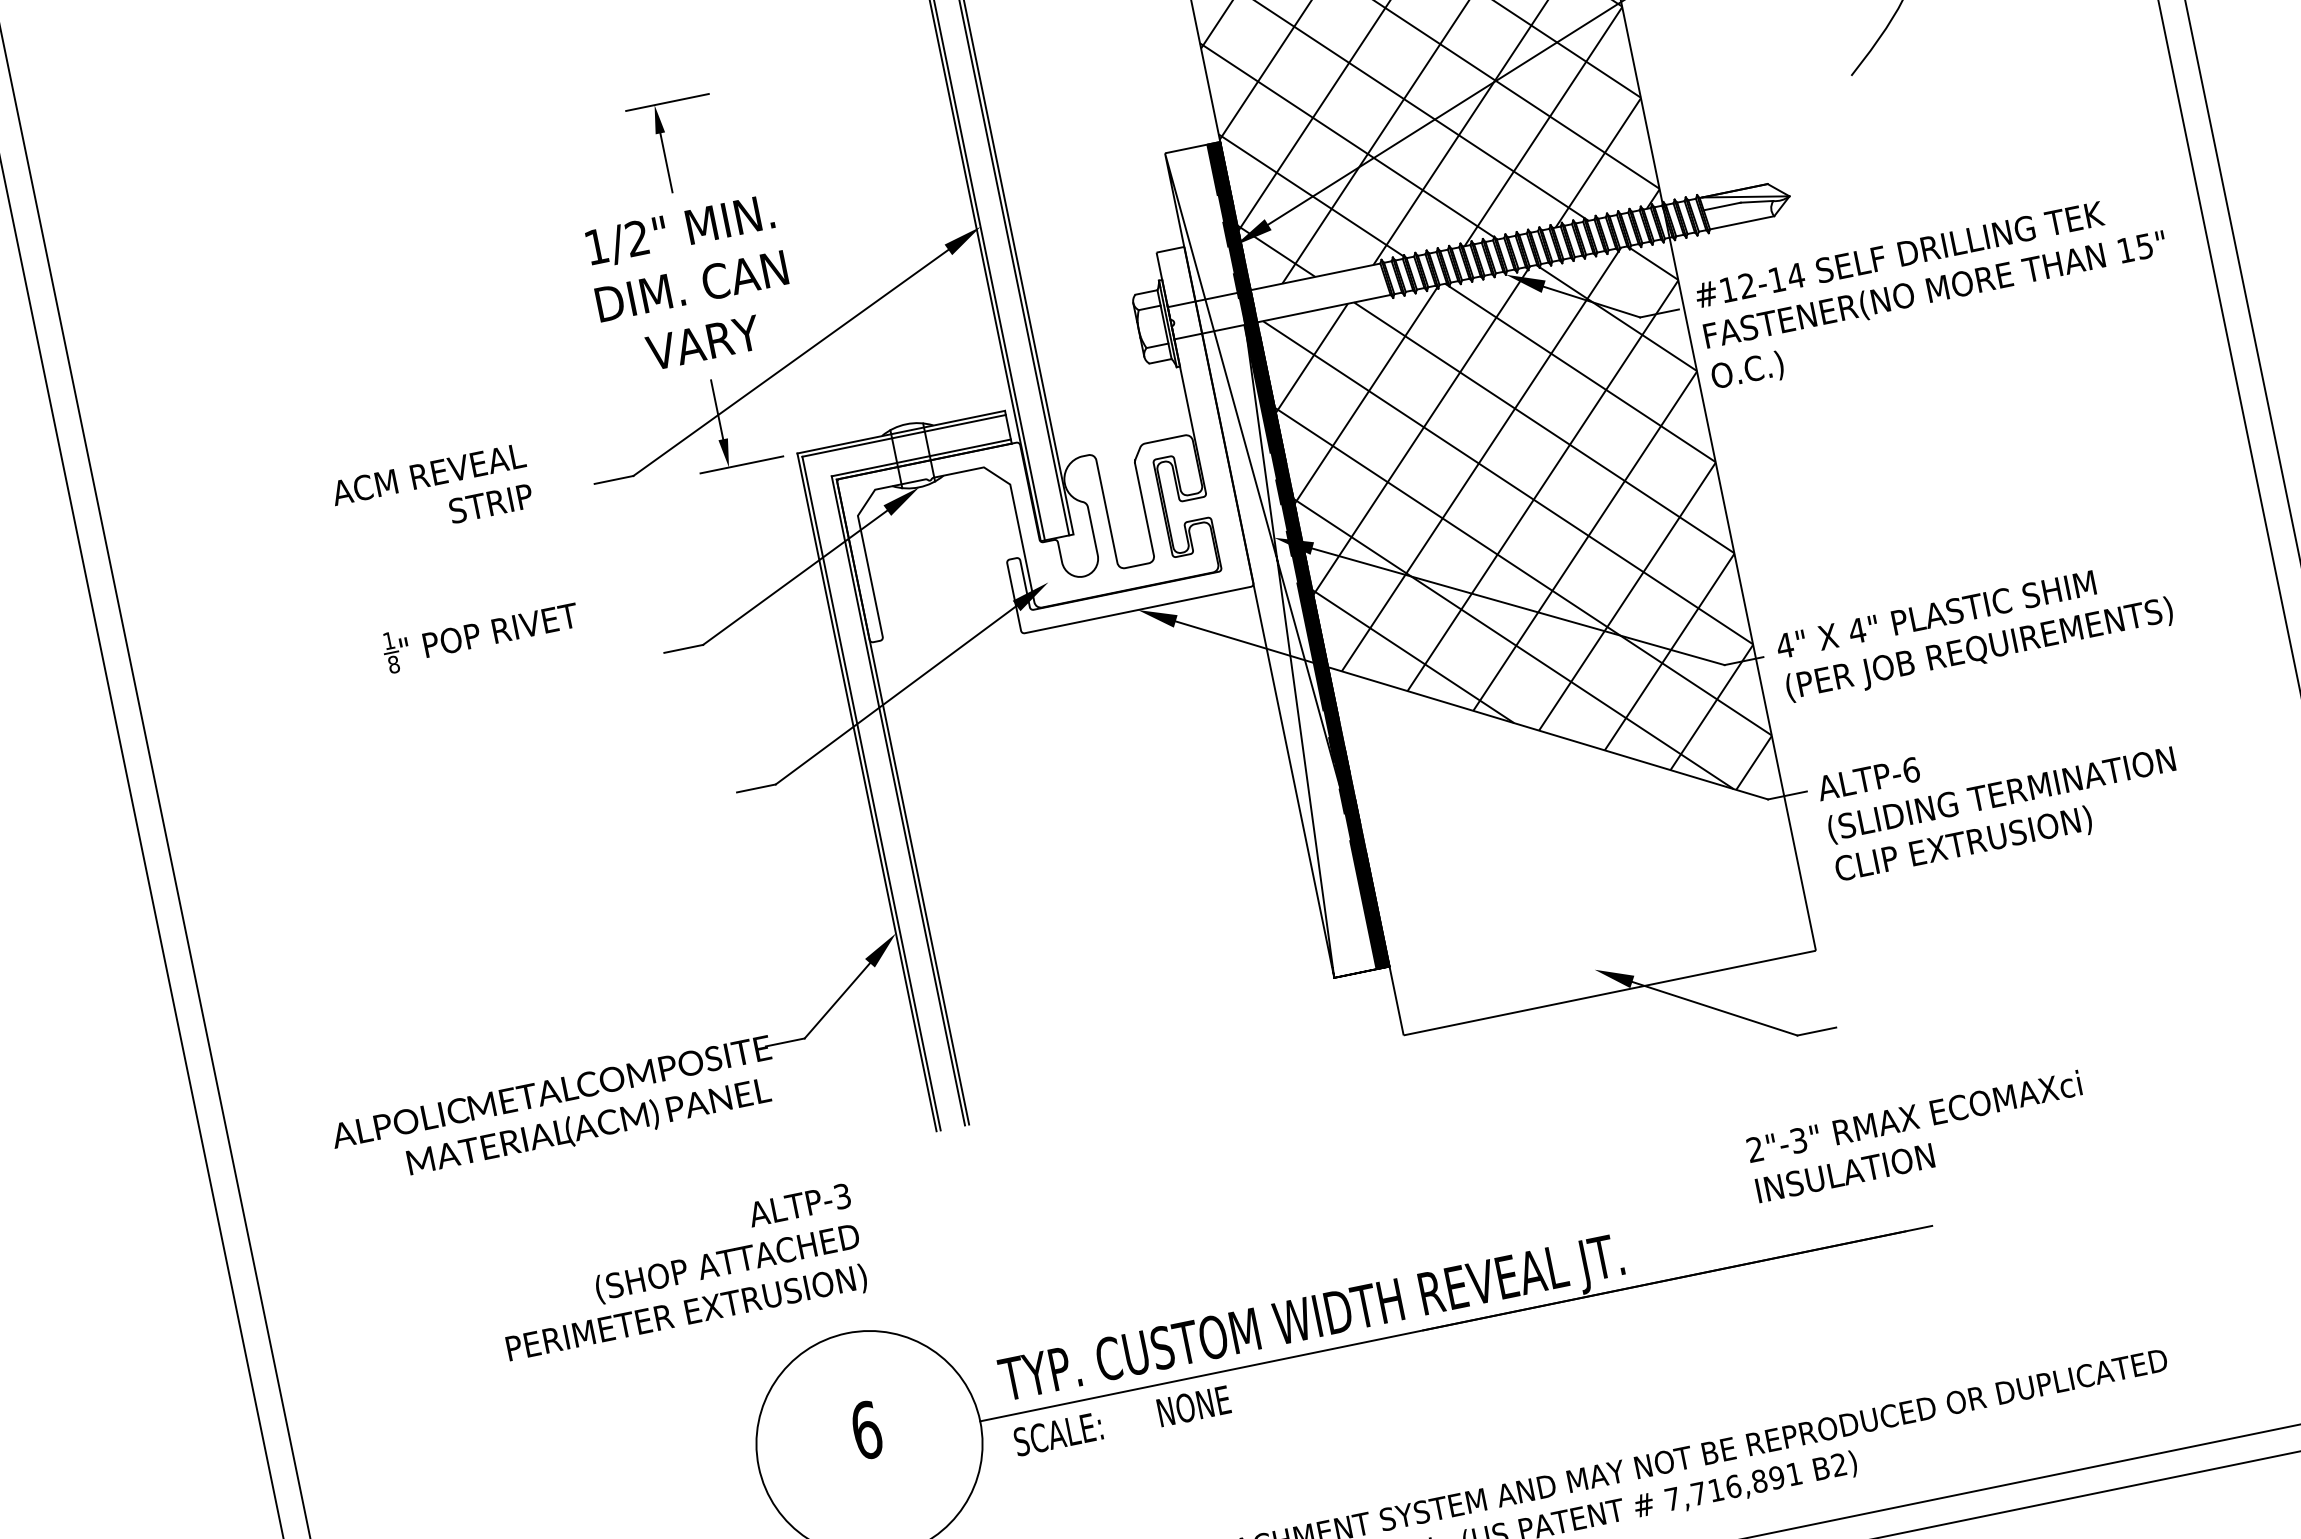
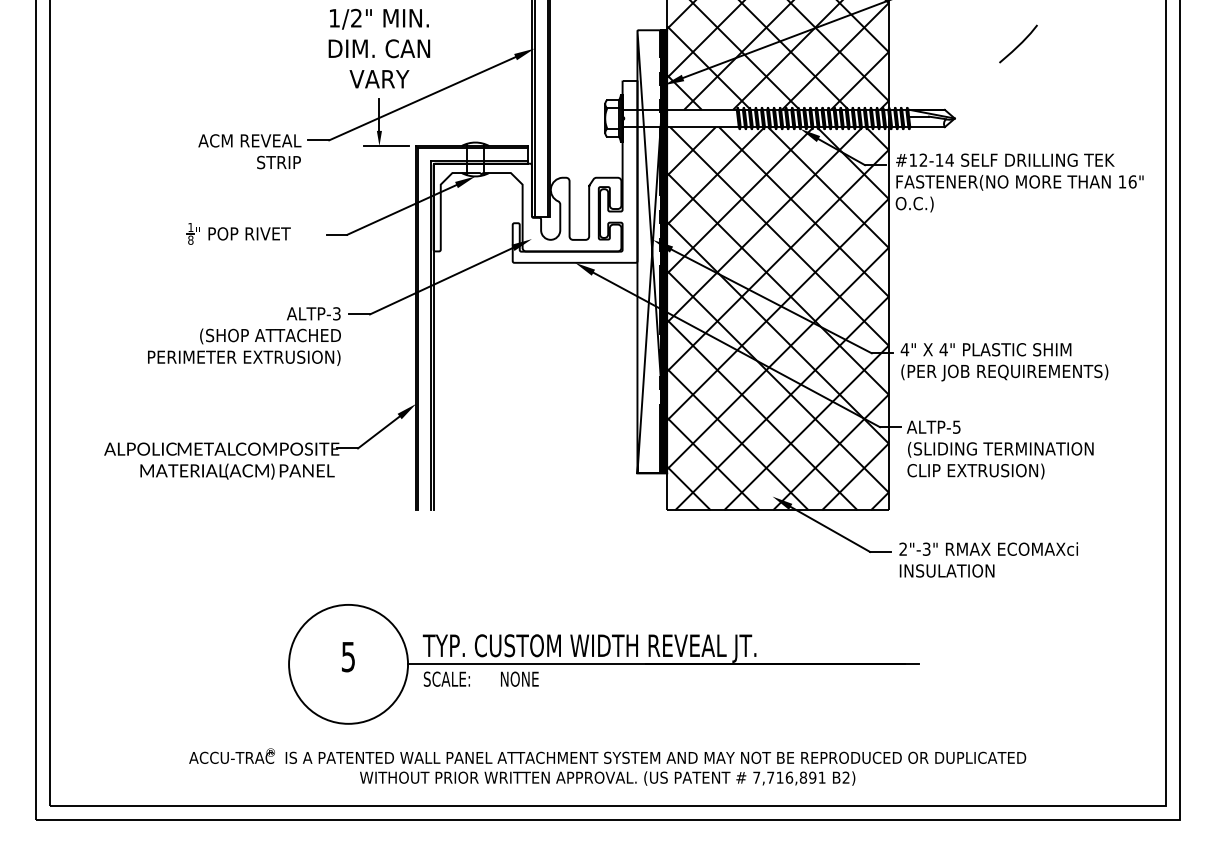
text: (2144, 245) -> (1132, 181), 15" -> 16"
text: (431, 494) -> (249, 151), moved
part: (480, 633) -> (238, 233), moved
text: (1910, 768) -> (956, 426), ALTP-6 -> ALTP-5
hatch: (1572, 813) -> (777, 413), added
text: (1917, 1136) -> (988, 559), moved
text: (679, 1273) -> (244, 336), moved
text: (866, 1429) -> (348, 656), 6 -> 5

